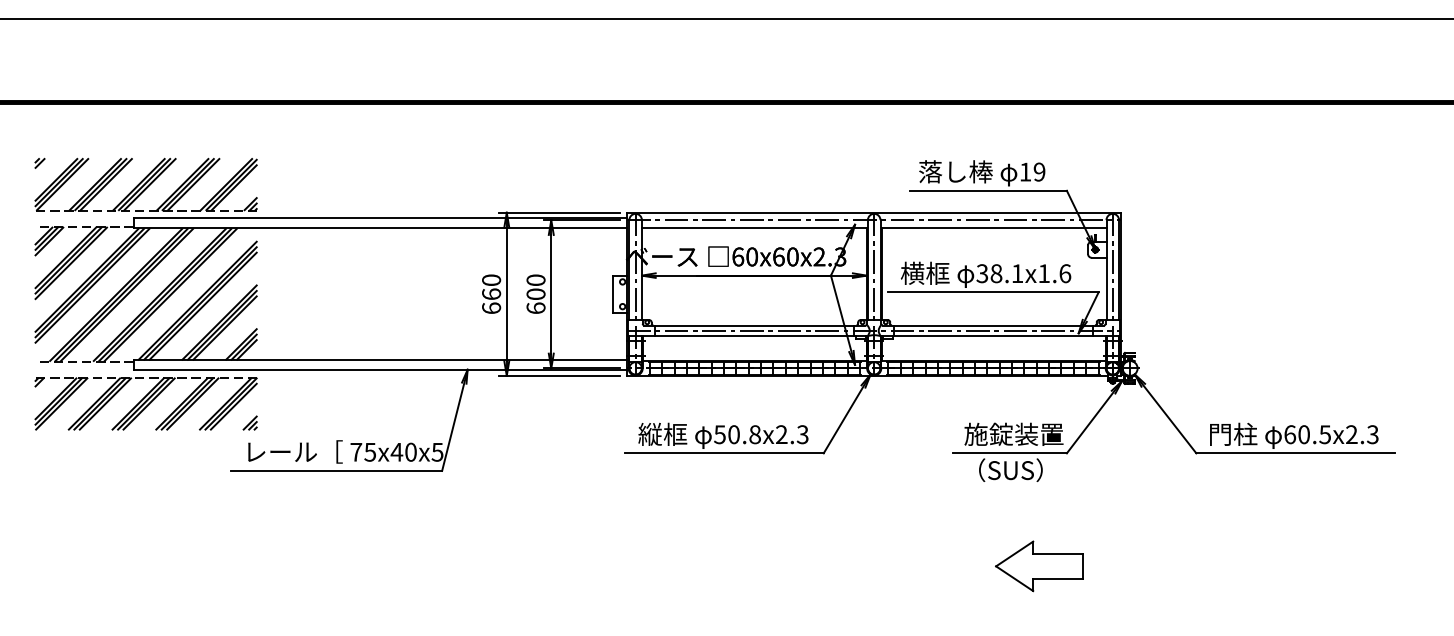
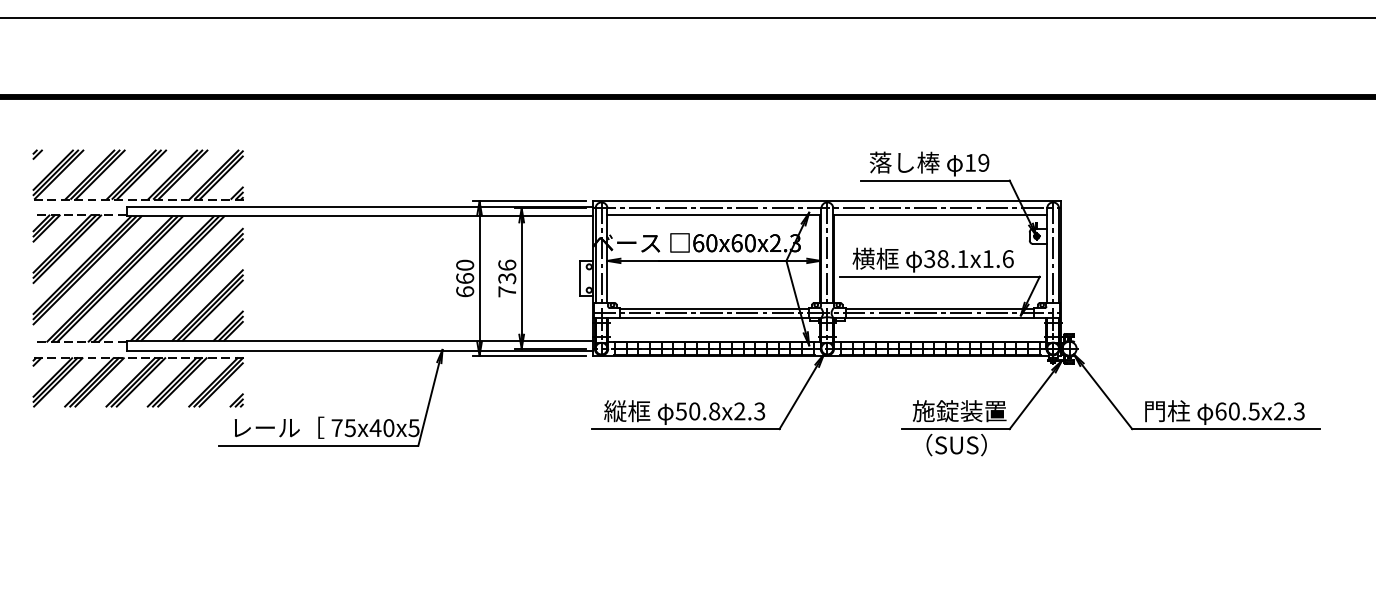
text: (536, 294) -> (507, 278), 600 -> 736
part: (1039, 565) -> (983, 535), removed

